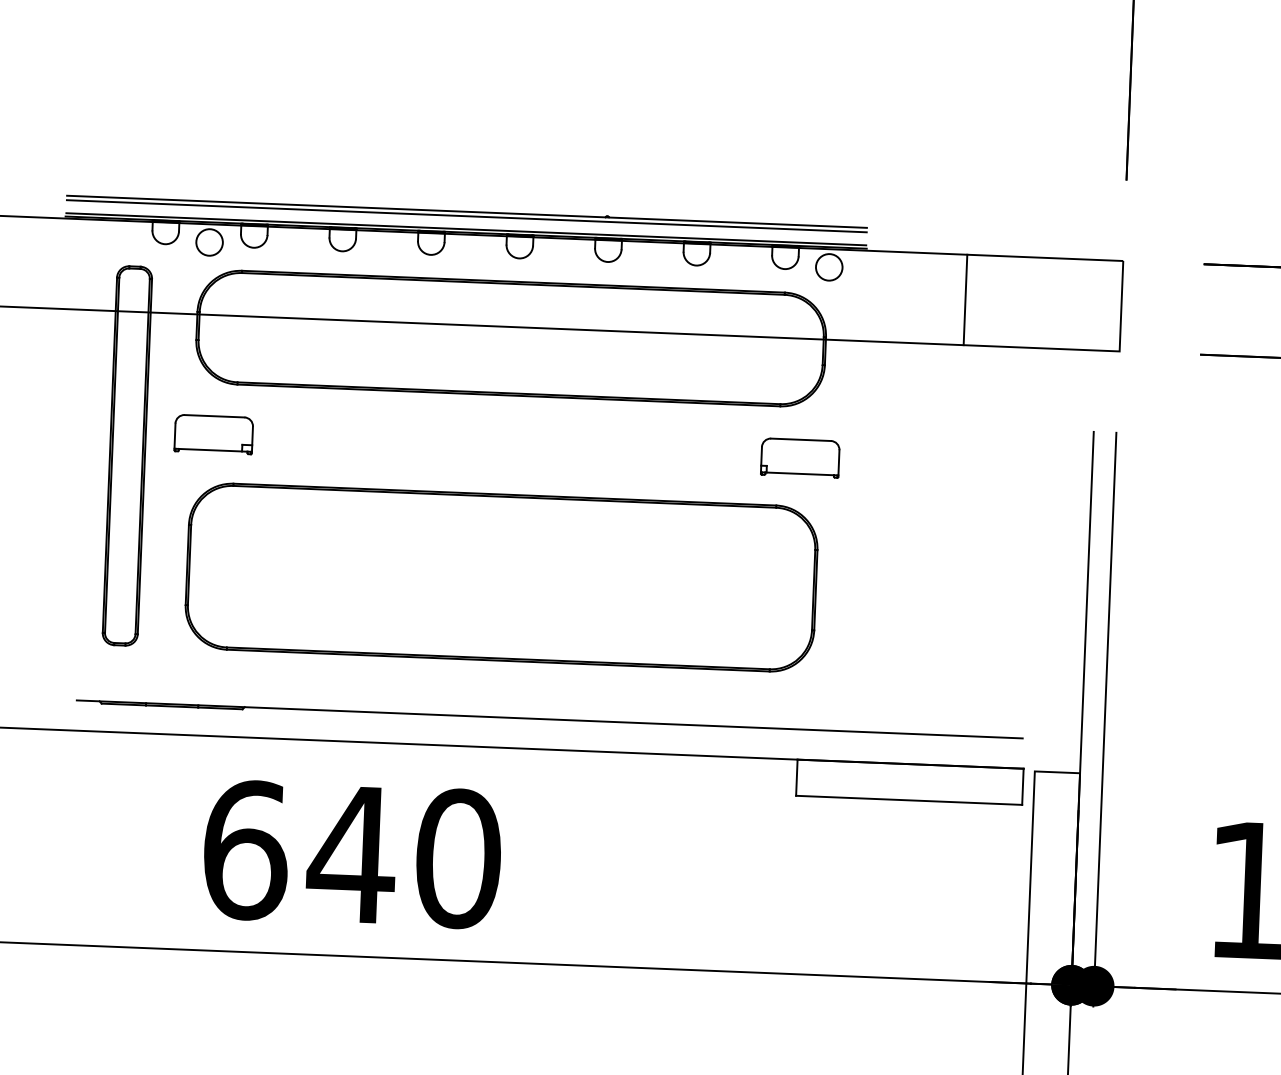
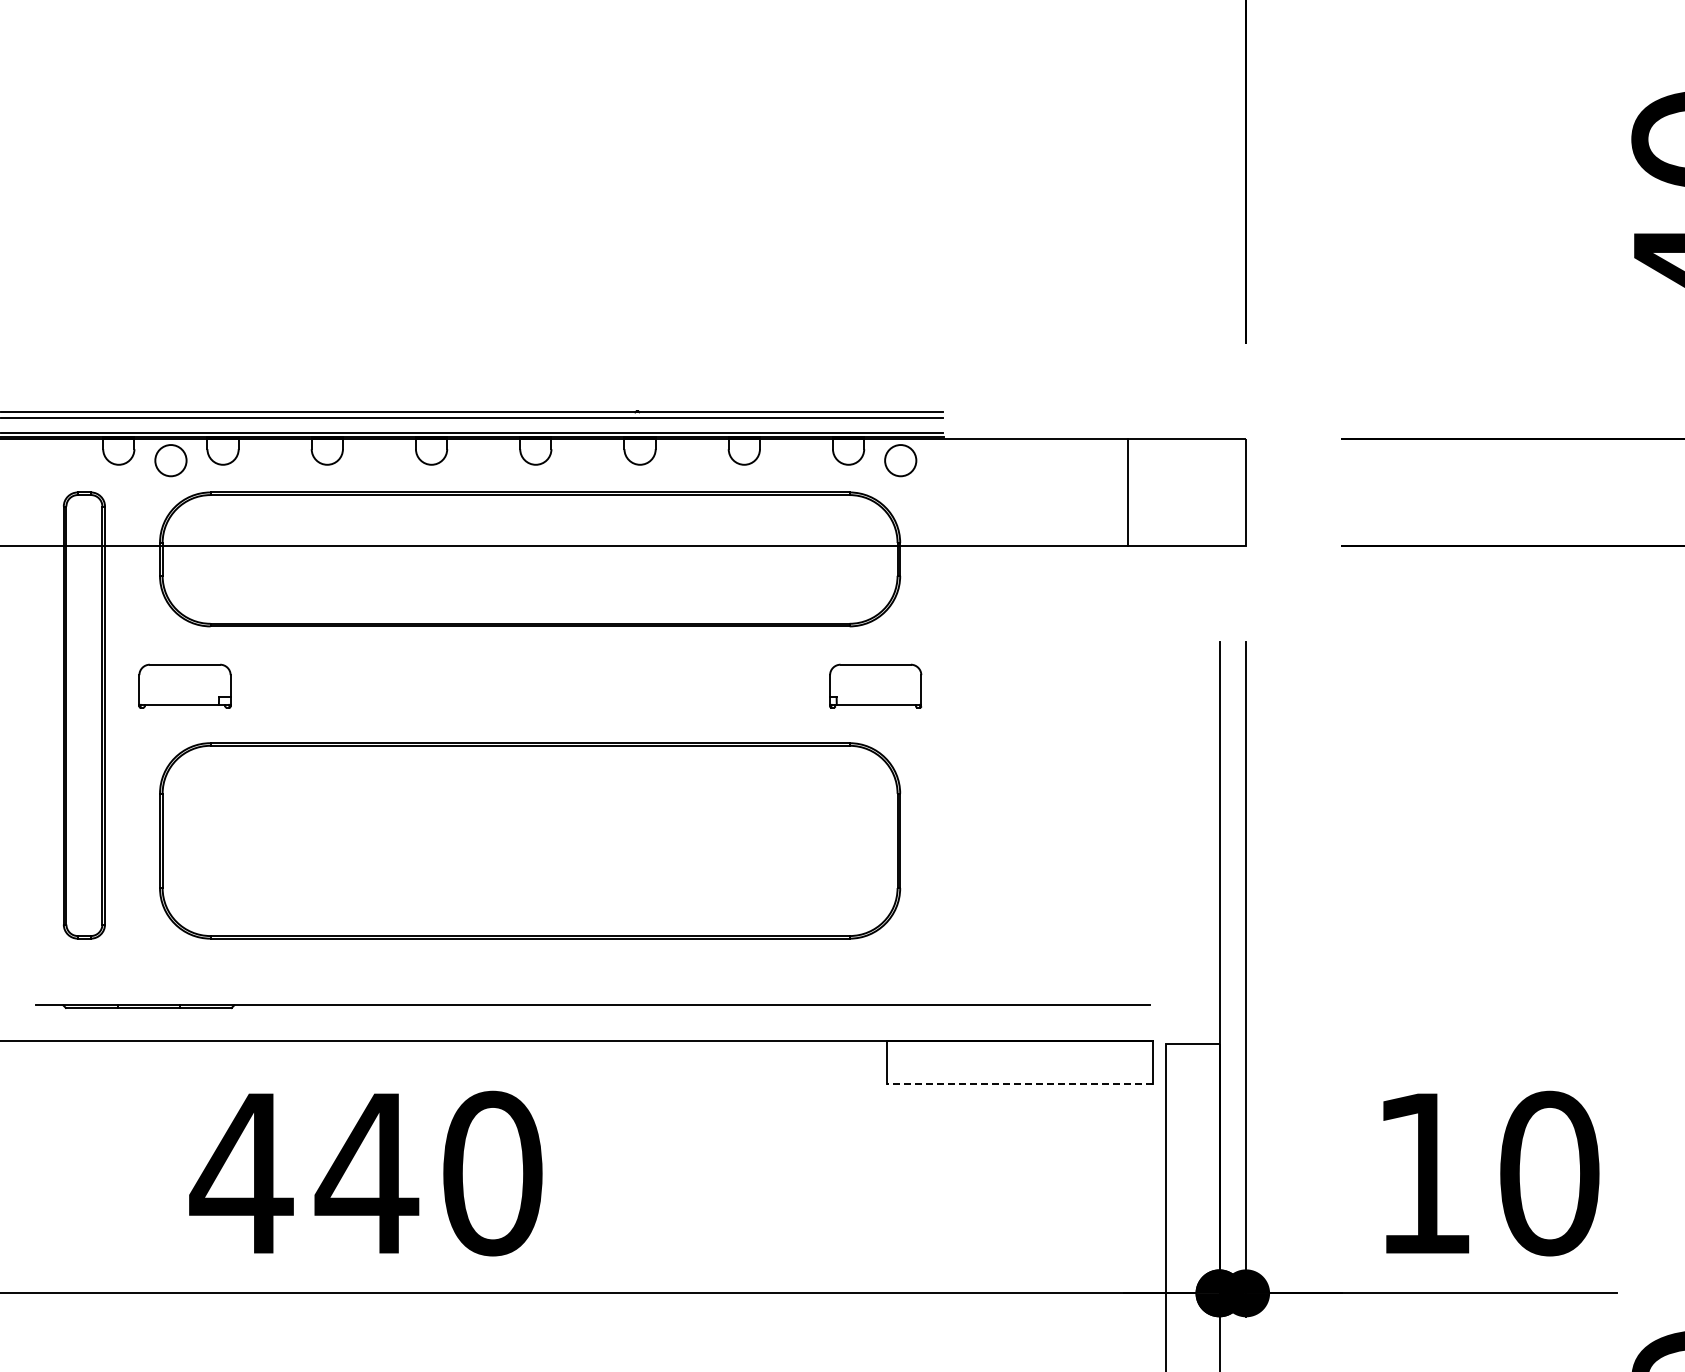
line: (965, 299) -> (1128, 492), moved
line: (908, 800) -> (1019, 1083), solid -> dashed
text: (245, 850) -> (241, 1173), 640 -> 440

